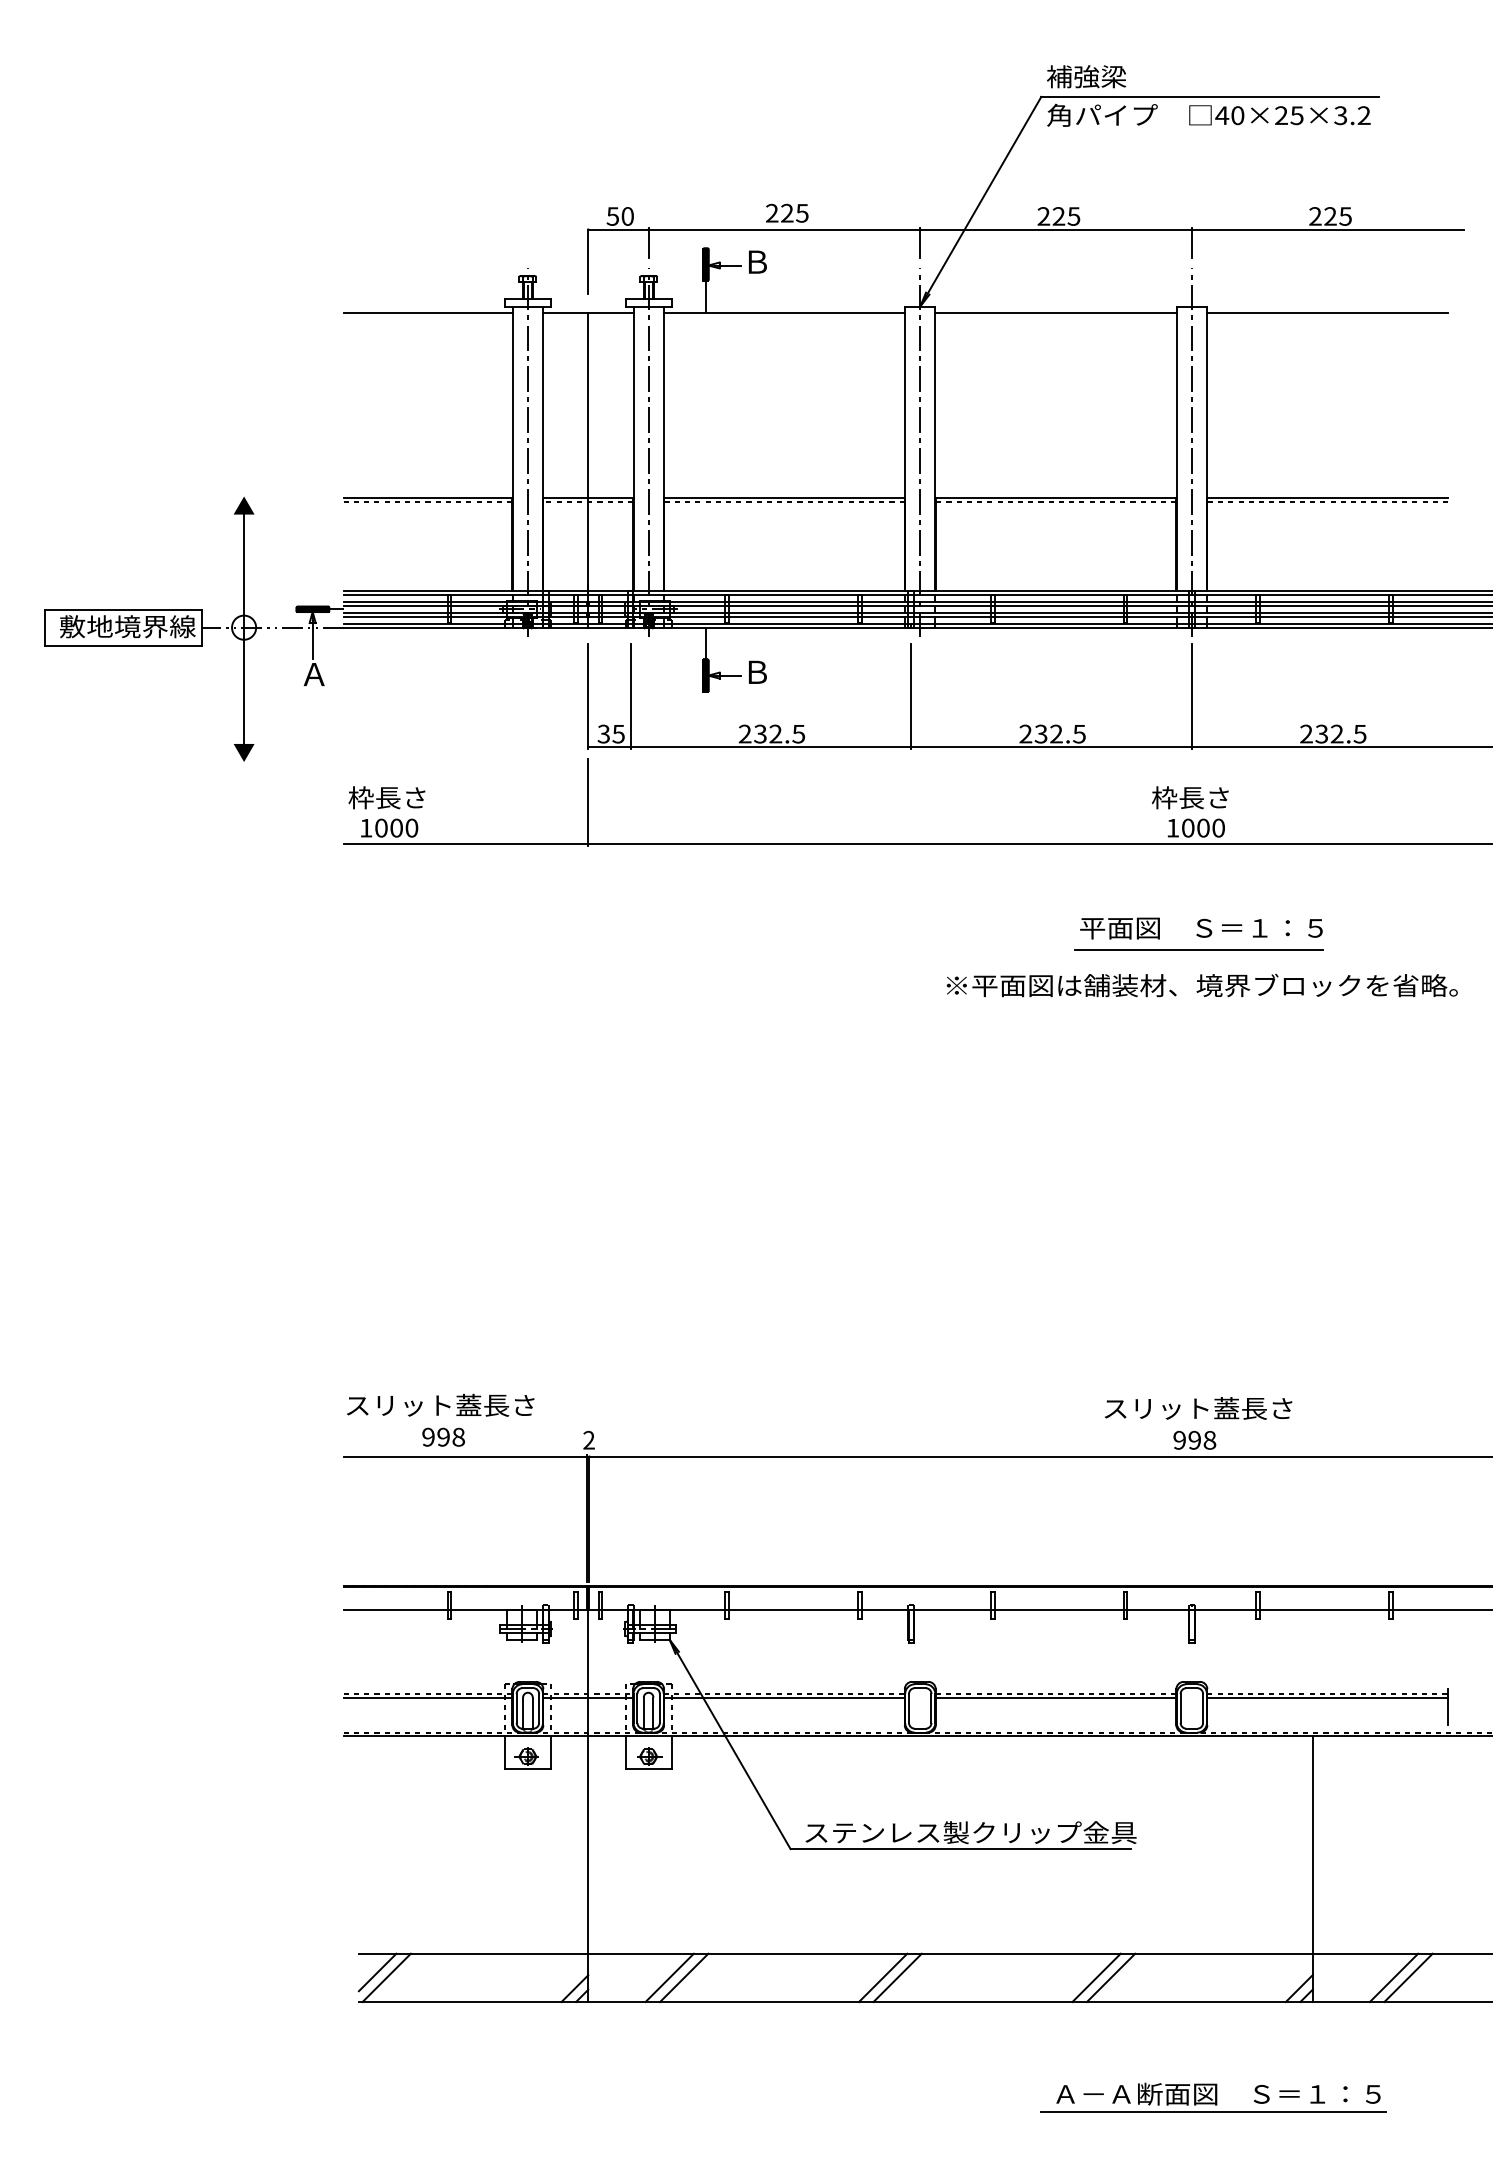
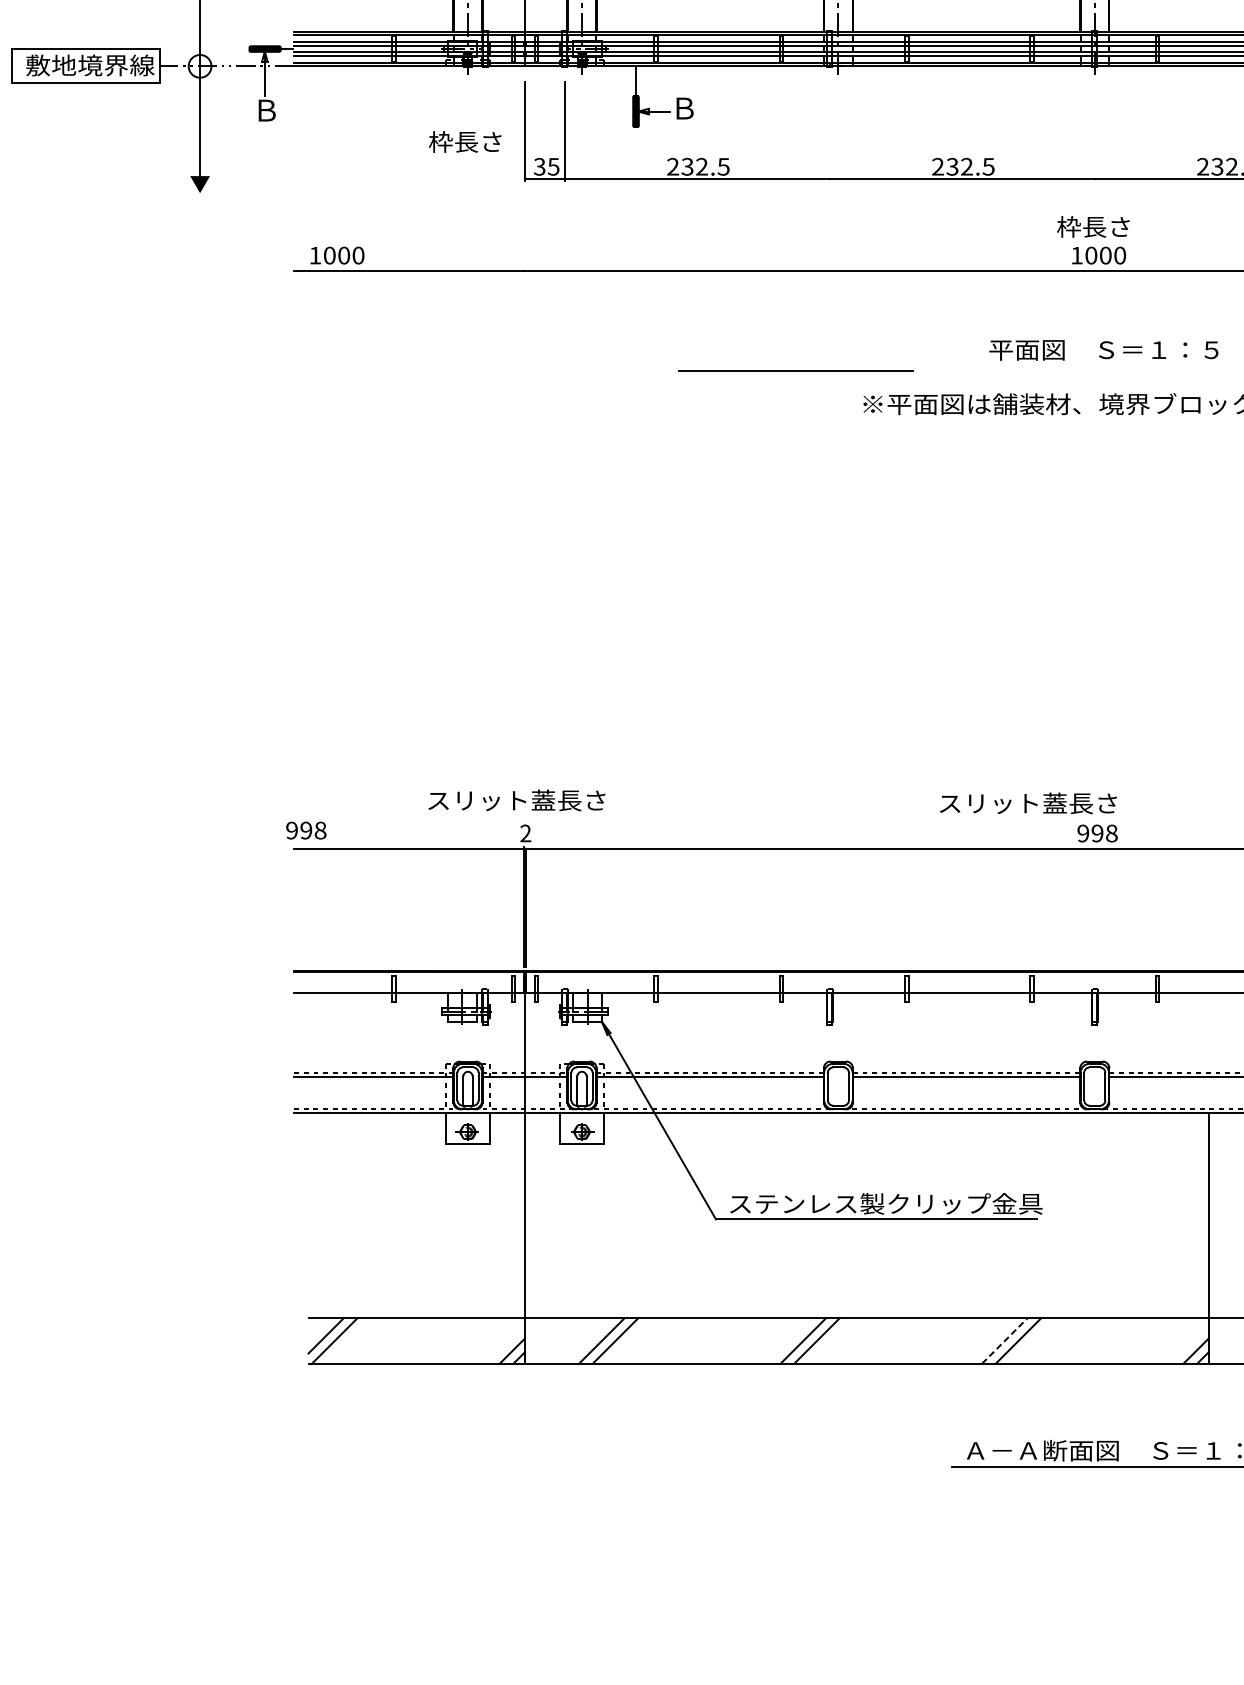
text: (313, 674) -> (265, 110), Ａ -> Ｂ
line: (911, 695) -> (830, 130), removed
line: (1191, 695) -> (1094, 130), removed
text: (386, 797) -> (464, 141), moved
line: (588, 802) -> (525, 231), removed
line: (1198, 949) -> (795, 370), moved
text: (440, 1405) -> (516, 800), moved
text: (1198, 1408) -> (1028, 803), moved
text: (443, 1436) -> (306, 829), moved
line: (1096, 1977) -> (1004, 1340), solid -> dashed

